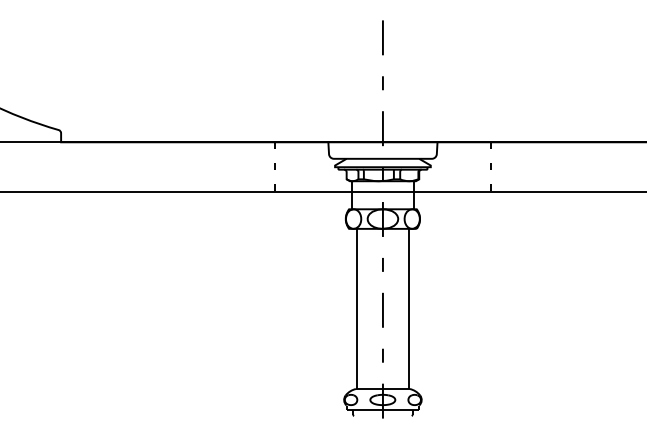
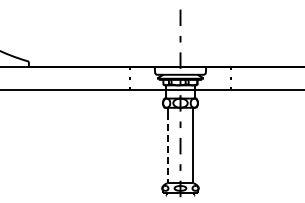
line: (357, 315) -> (168, 148), solid -> dashed

